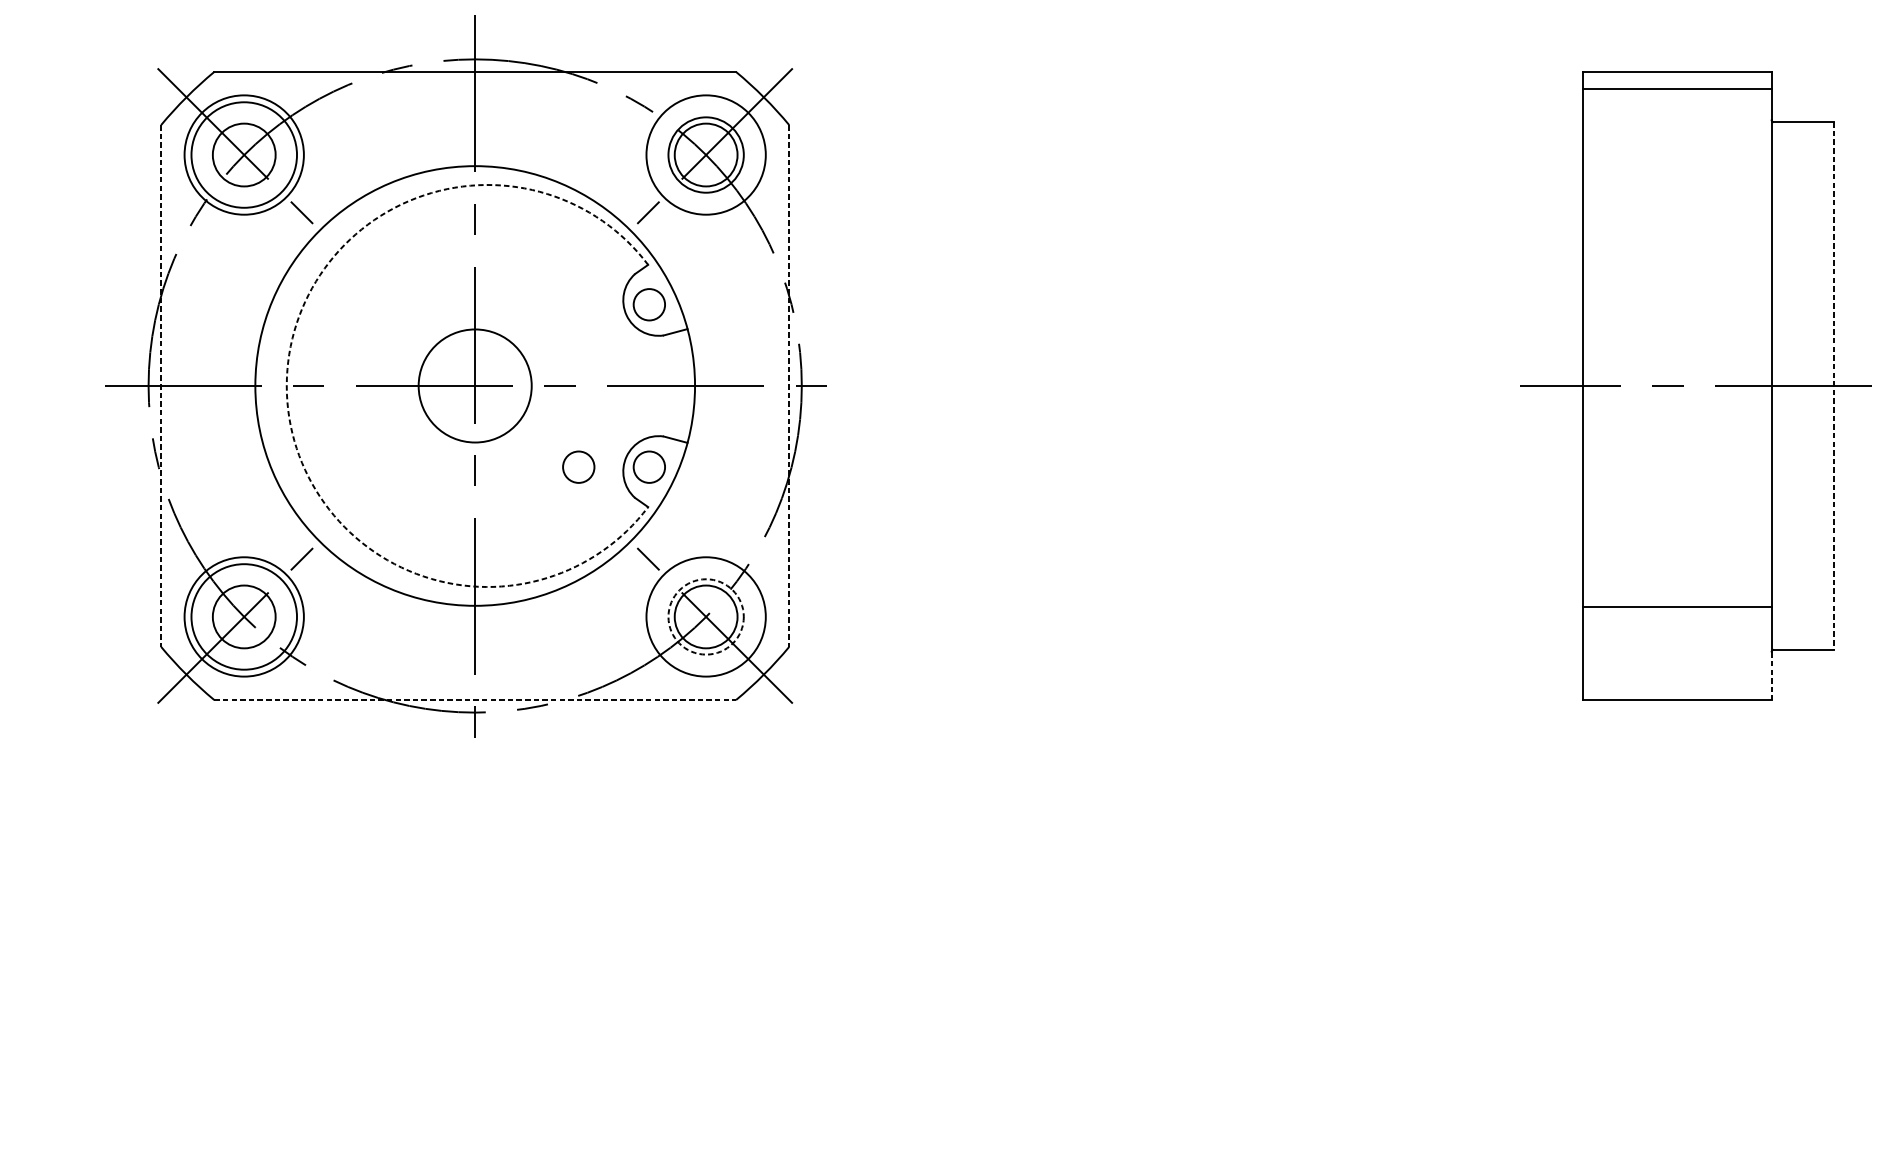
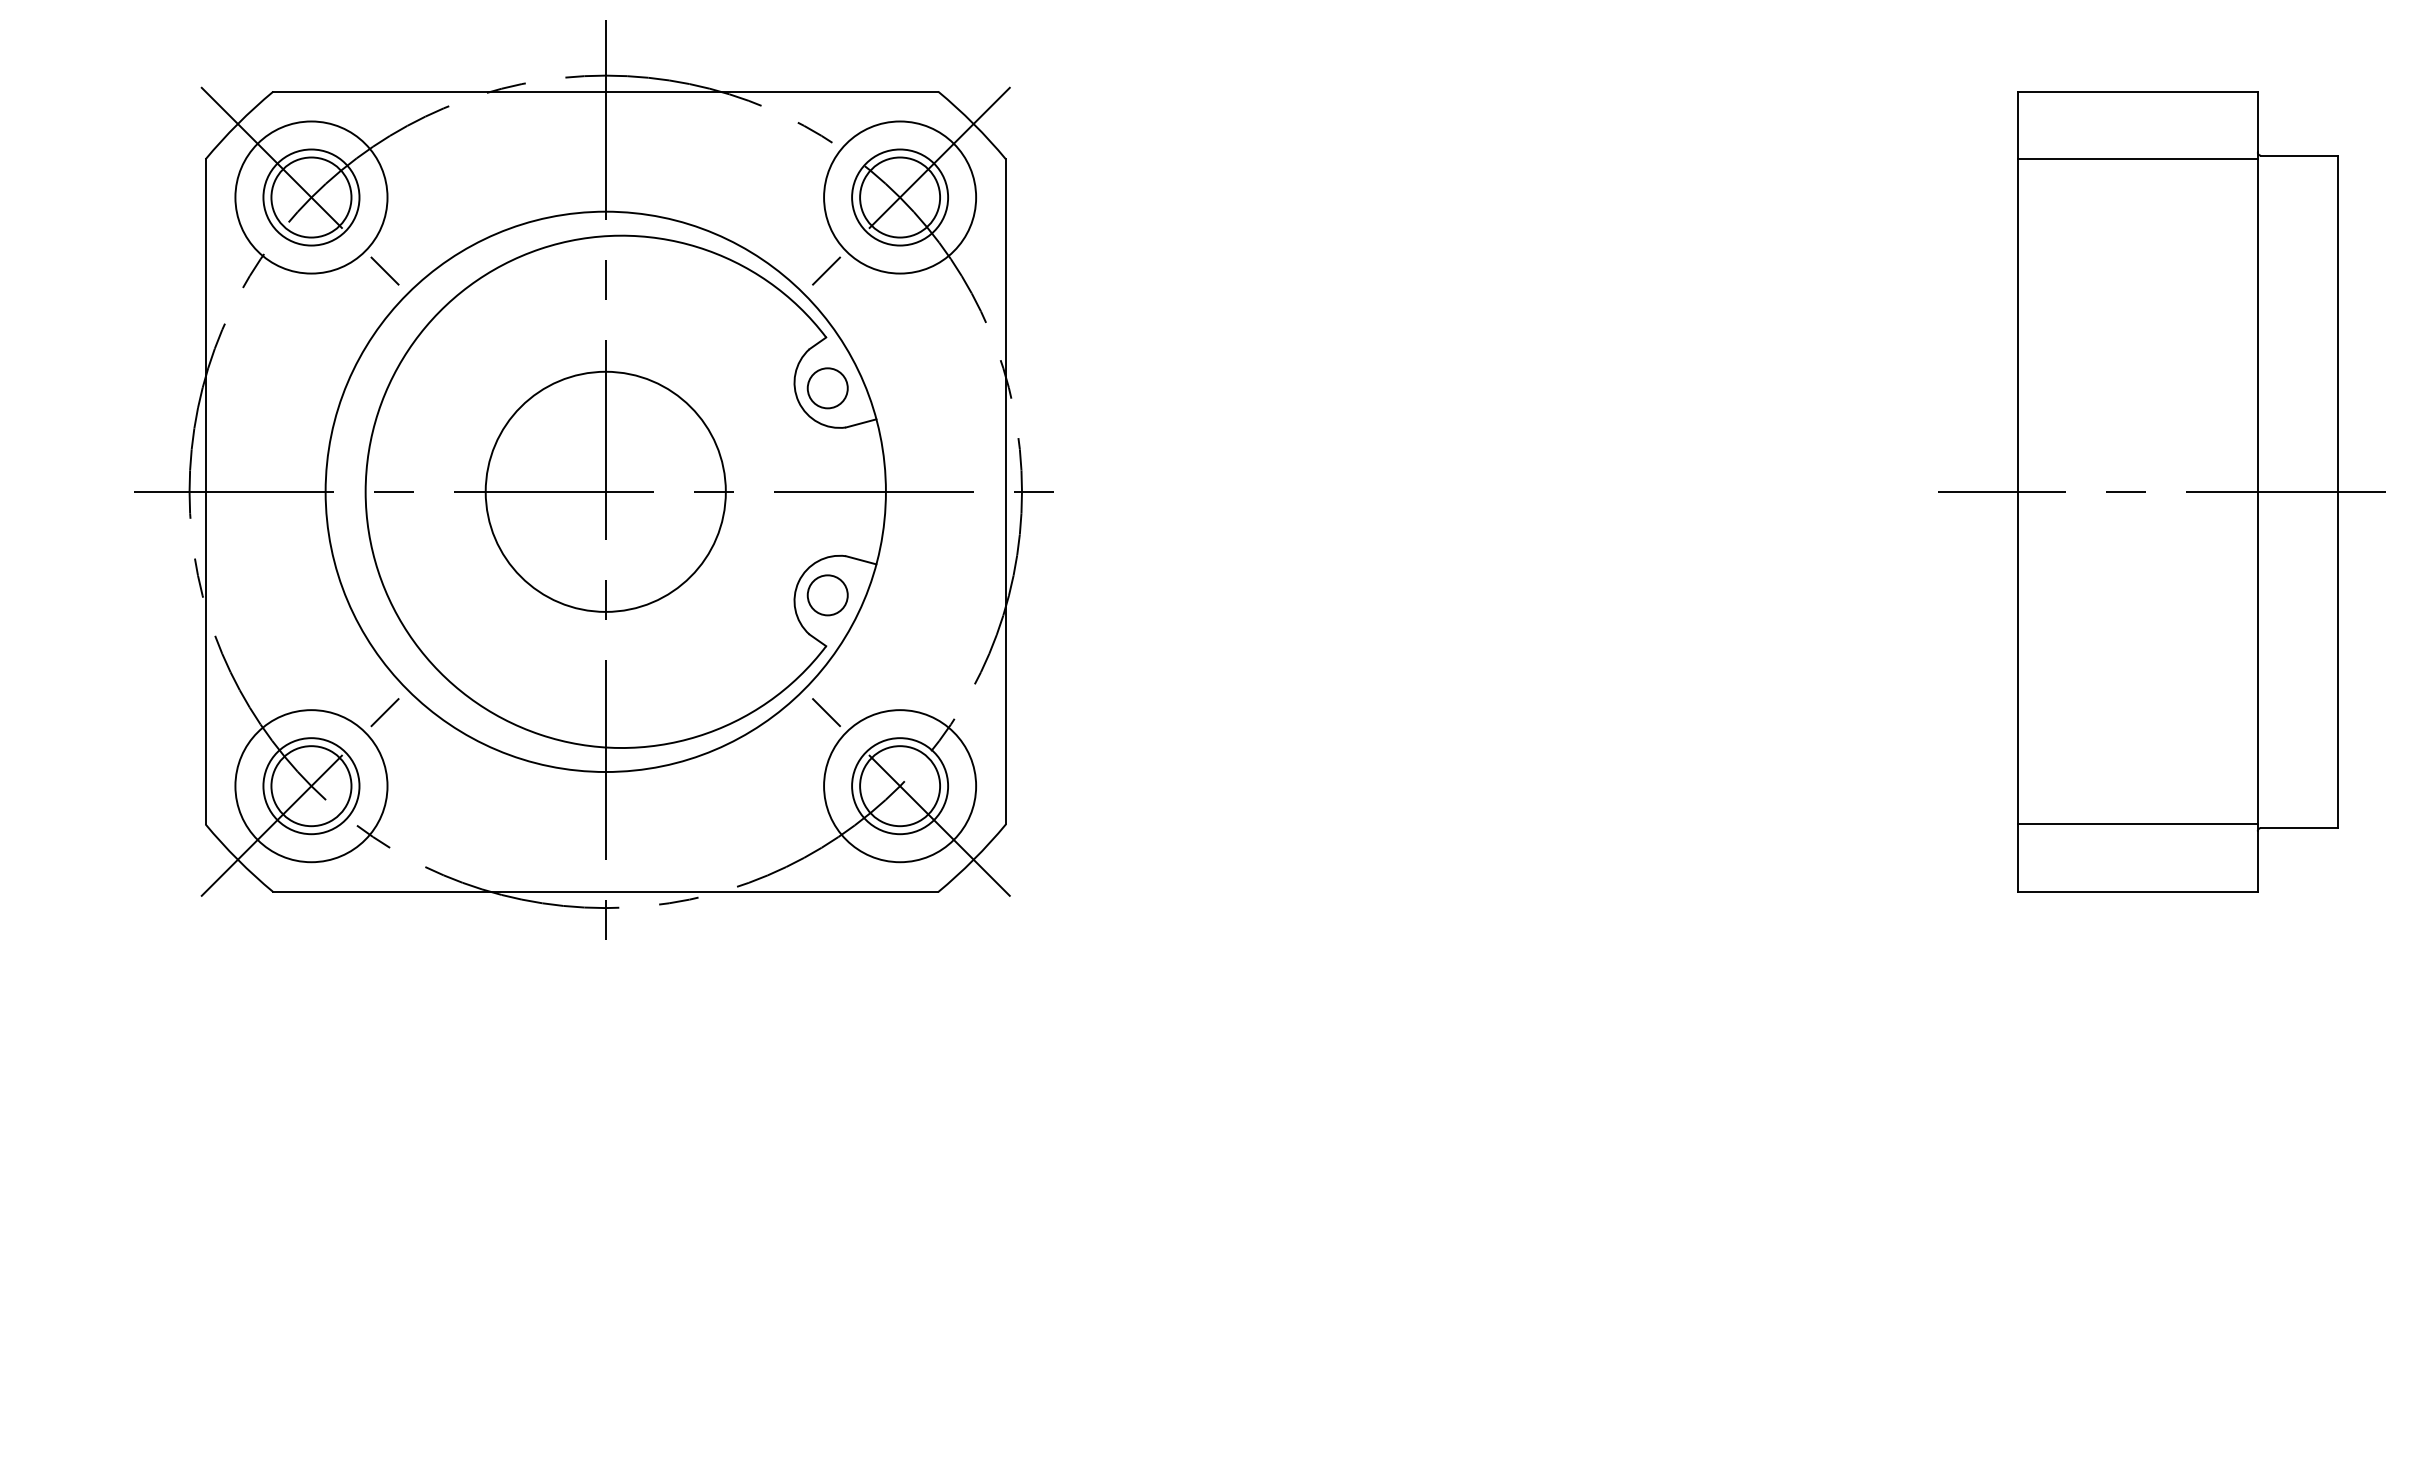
line: (1677, 89) -> (2137, 159), moved
circle: (244, 155) -> (311, 197), size x0.71
arc: (286, 385) -> (365, 491), dashed -> solid
circle: (474, 385) -> (605, 491), size x1.67
line: (161, 386) -> (205, 492), dashed -> solid
line: (789, 386) -> (1006, 492), dashed -> solid
line: (1834, 386) -> (2337, 492), dashed -> solid
circle: (578, 467) -> (737, 595), removed
line: (1677, 607) -> (2137, 824), moved
circle: (244, 617) -> (311, 786), size x0.71
circle: (706, 617) -> (900, 786), dashed -> solid
line: (1771, 676) -> (2257, 862), dashed -> solid
line: (475, 700) -> (606, 892), dashed -> solid

